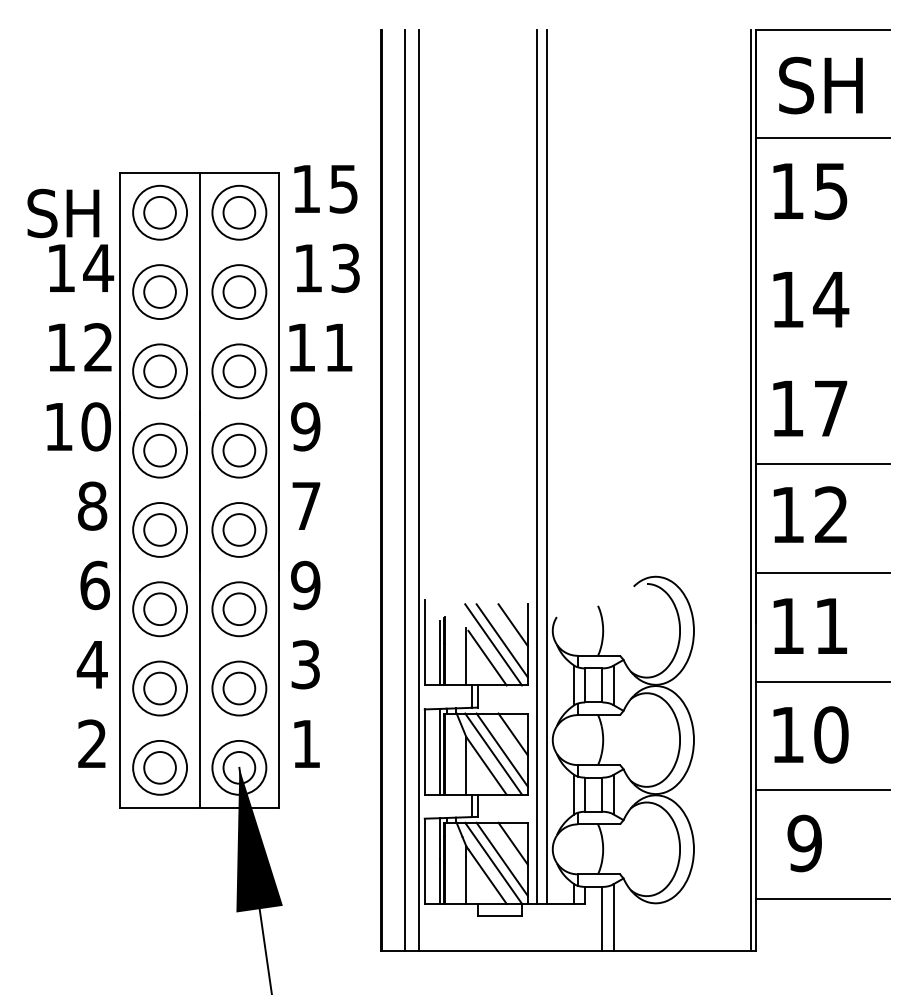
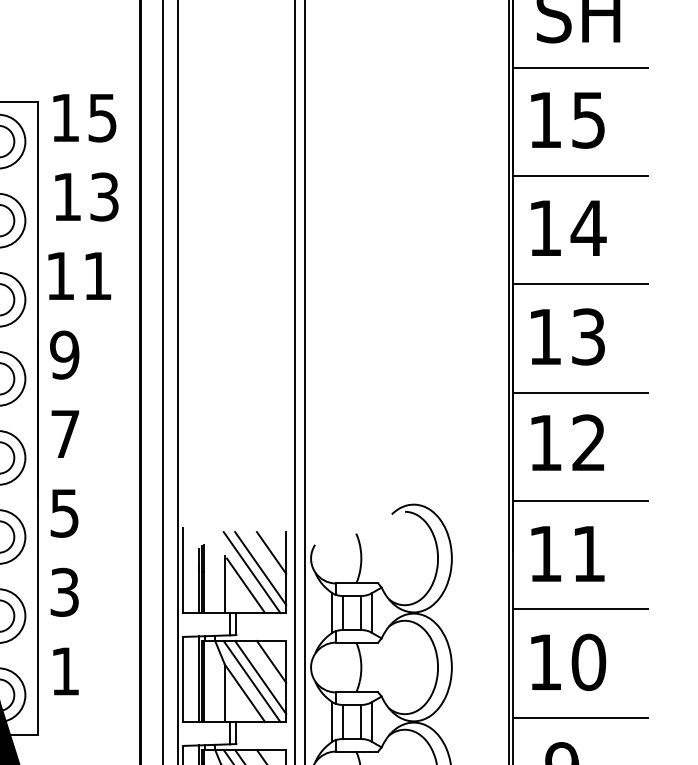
line: (822, 247) -> (580, 176), added
line: (822, 355) -> (580, 283), added
text: (830, 408) -> (588, 336), 17 -> 13
text: (305, 584) -> (64, 512), 9 -> 5

